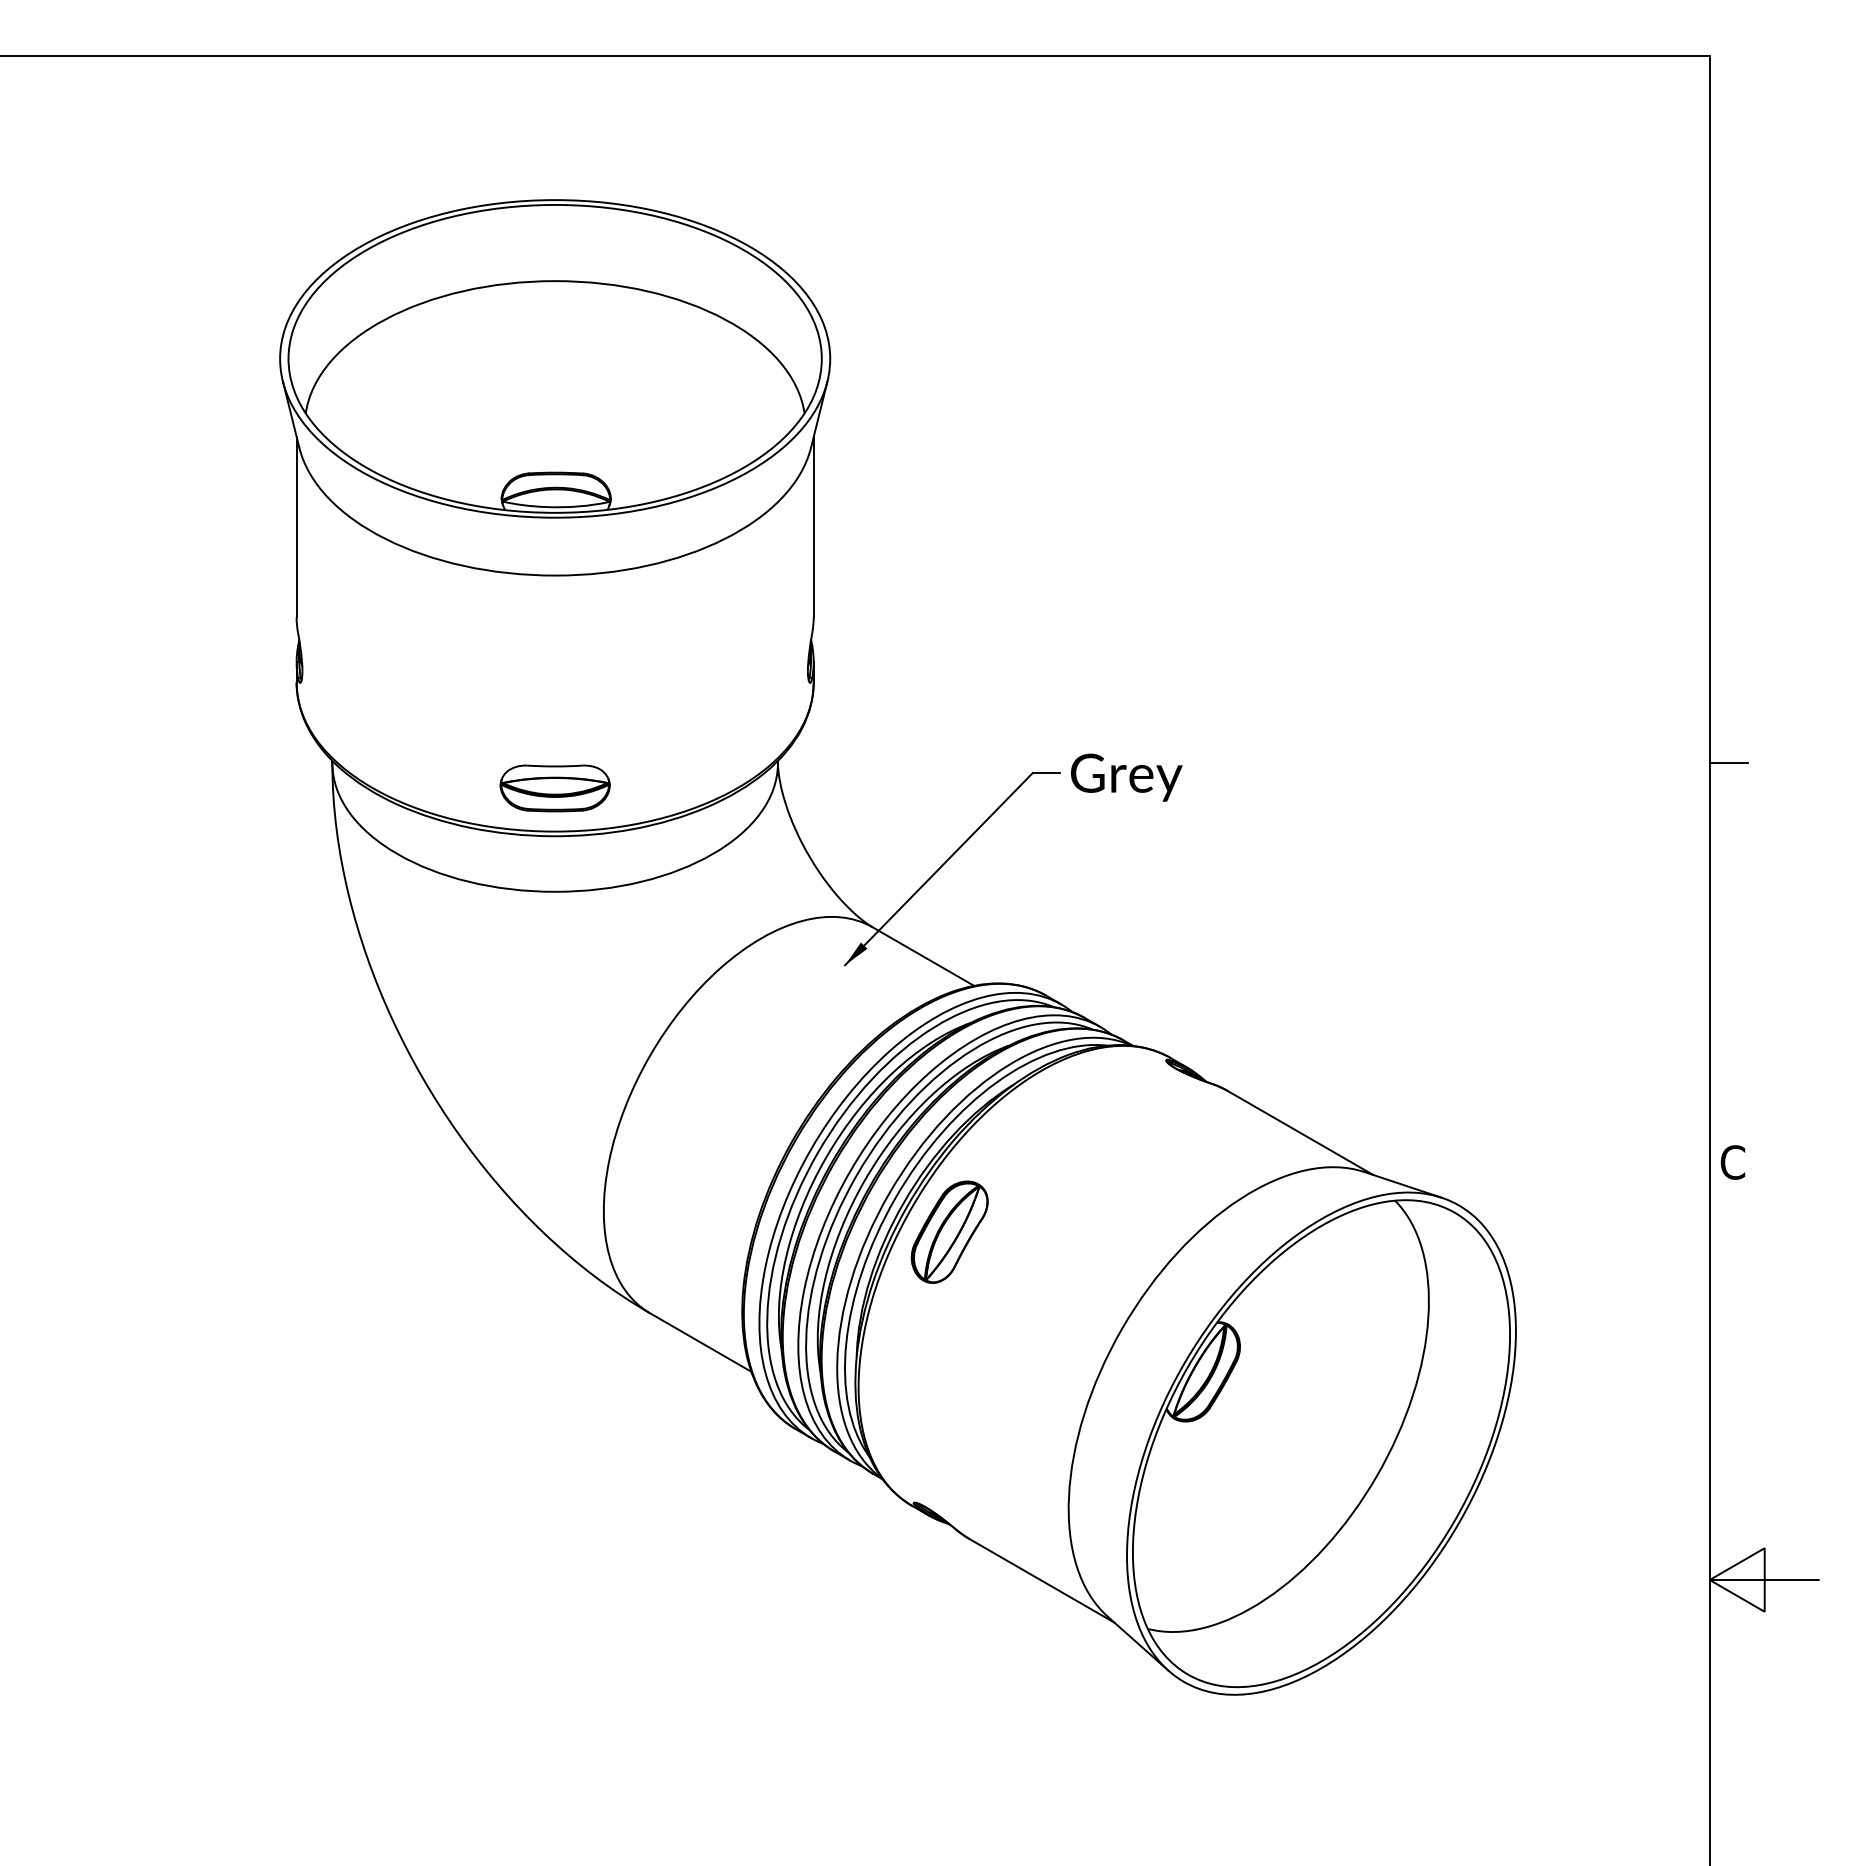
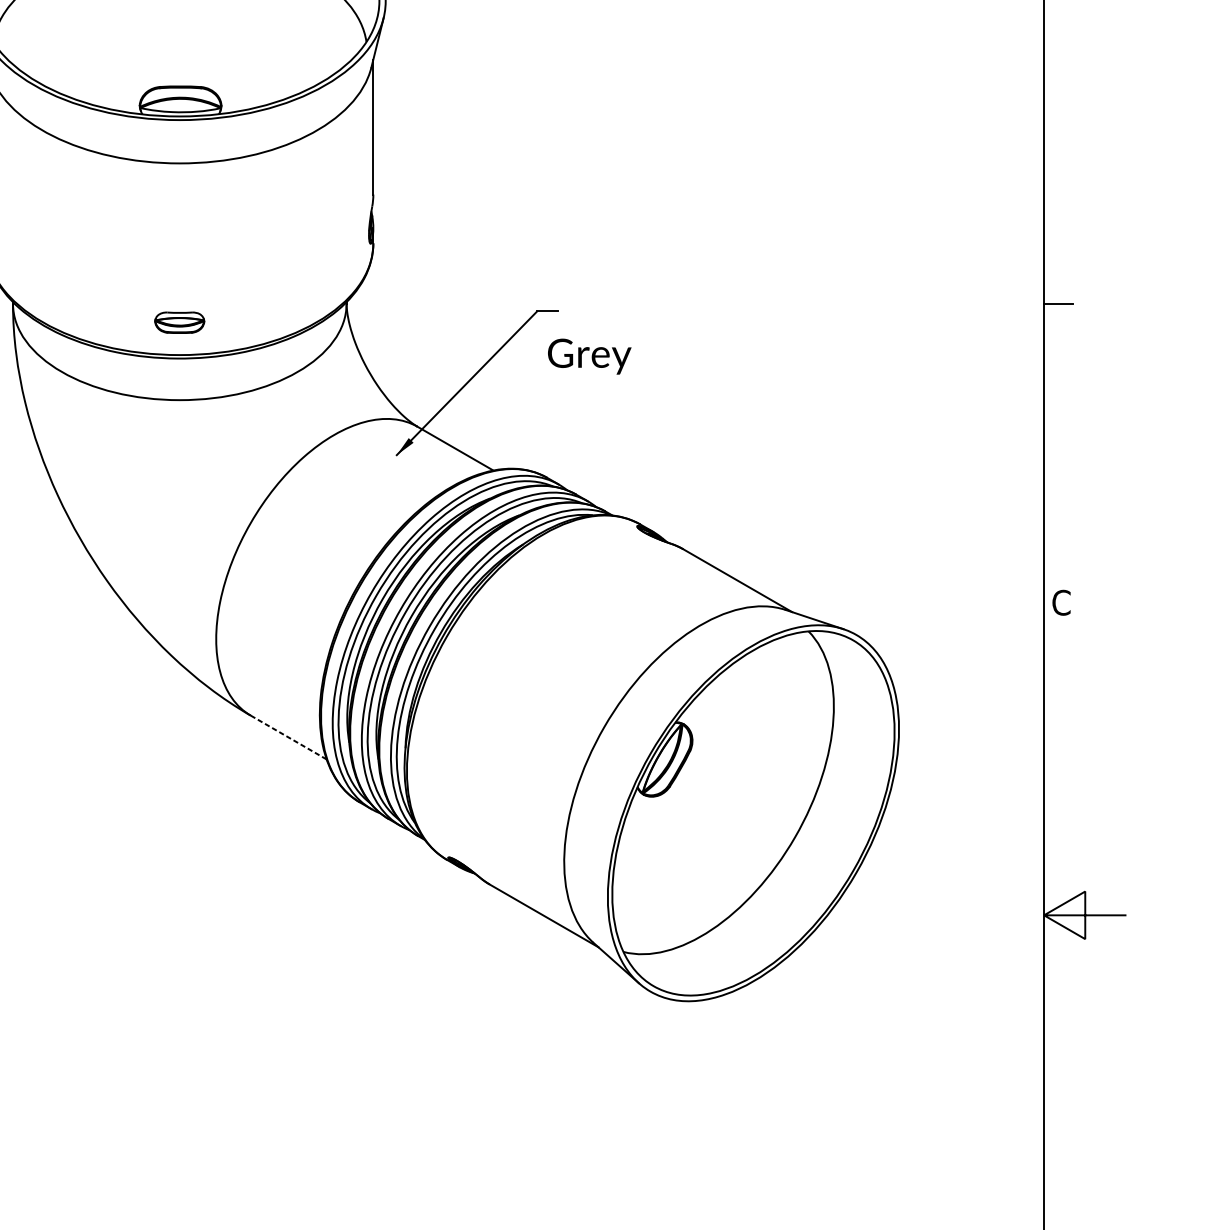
text: (1126, 777) -> (589, 356), moved
part: (554, 788) -> (179, 322), size x0.6
part: (949, 1231) -> (475, 654), removed
line: (700, 1342) -> (288, 737), solid -> dashed

